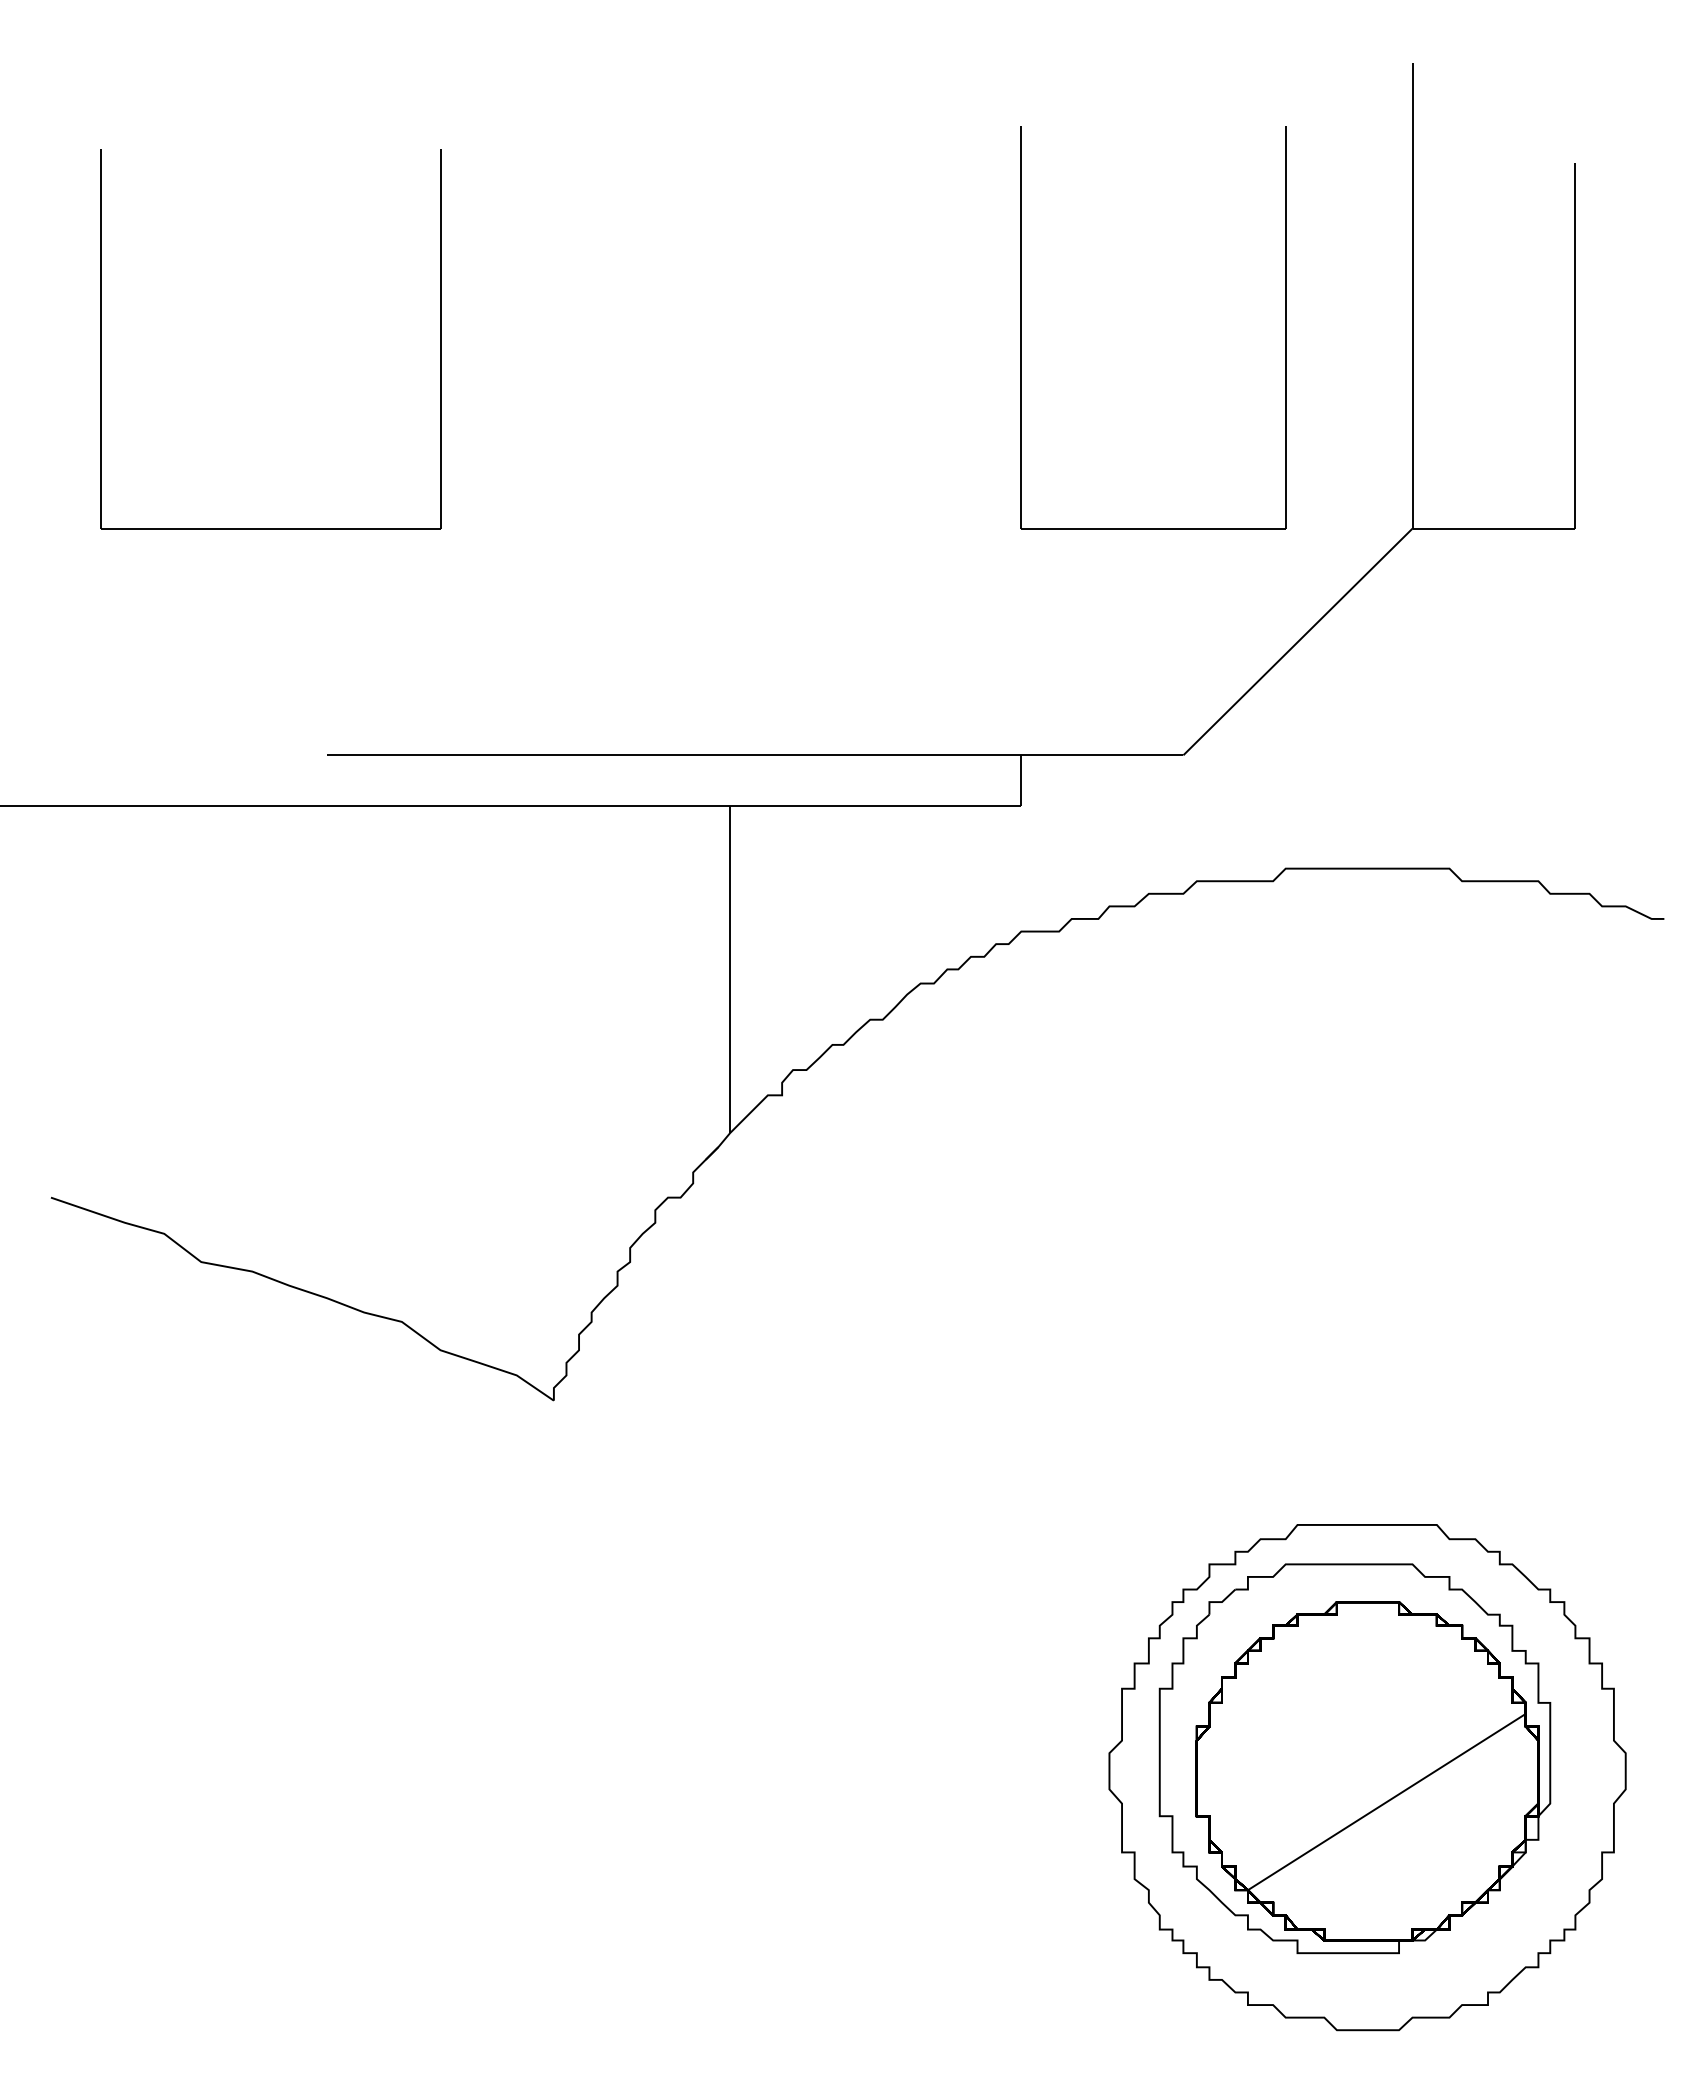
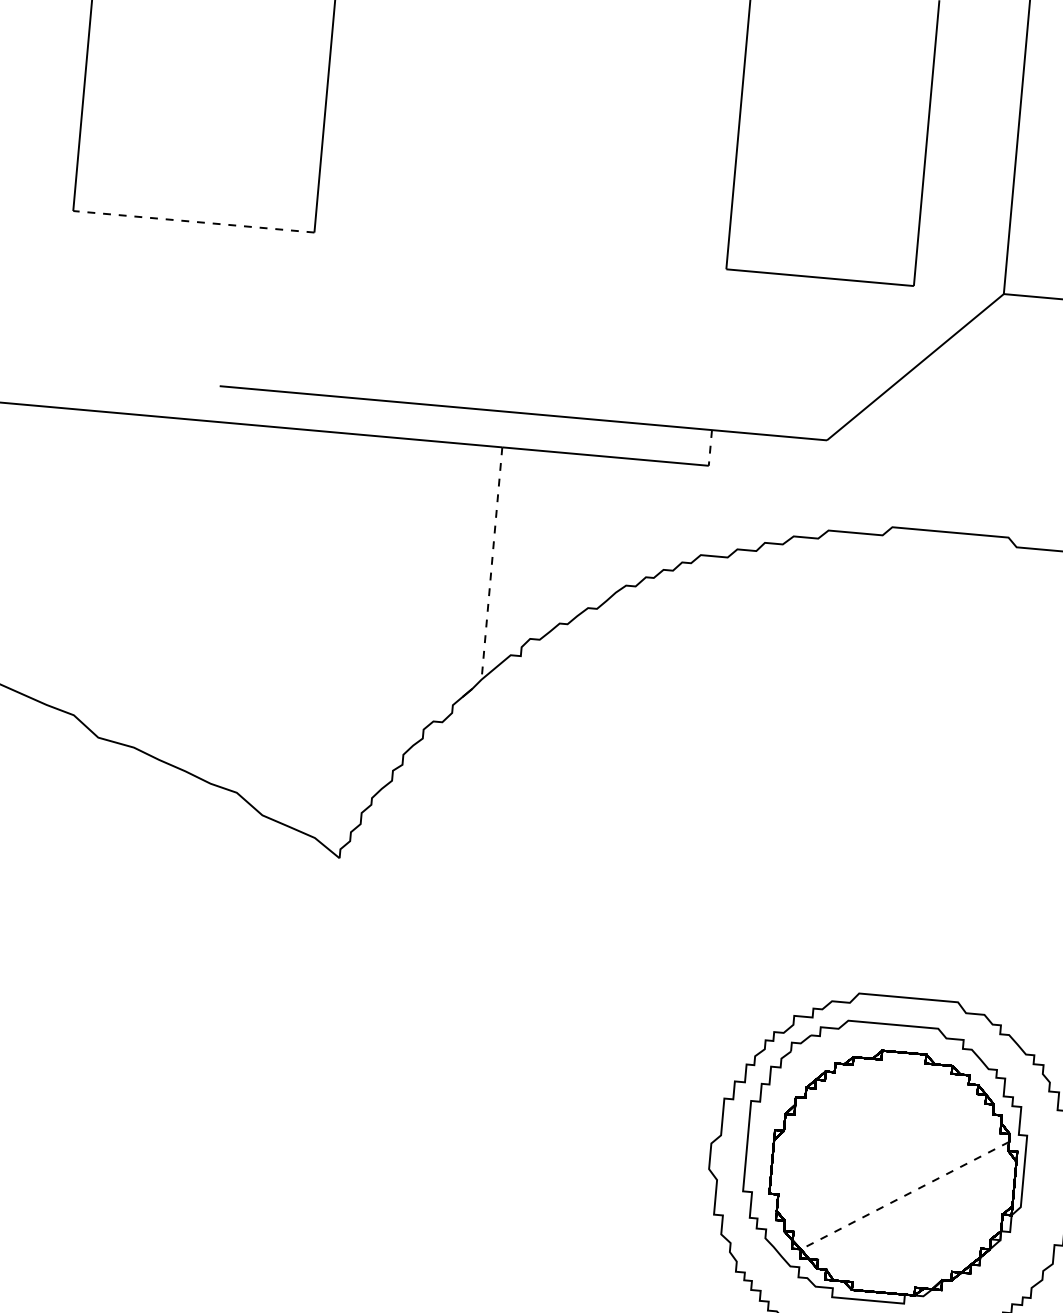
line: (270, 528) -> (193, 221), solid -> dashed
line: (1021, 780) -> (710, 447), solid -> dashed
line: (730, 969) -> (492, 563), solid -> dashed
line: (1386, 1802) -> (904, 1195), solid -> dashed

